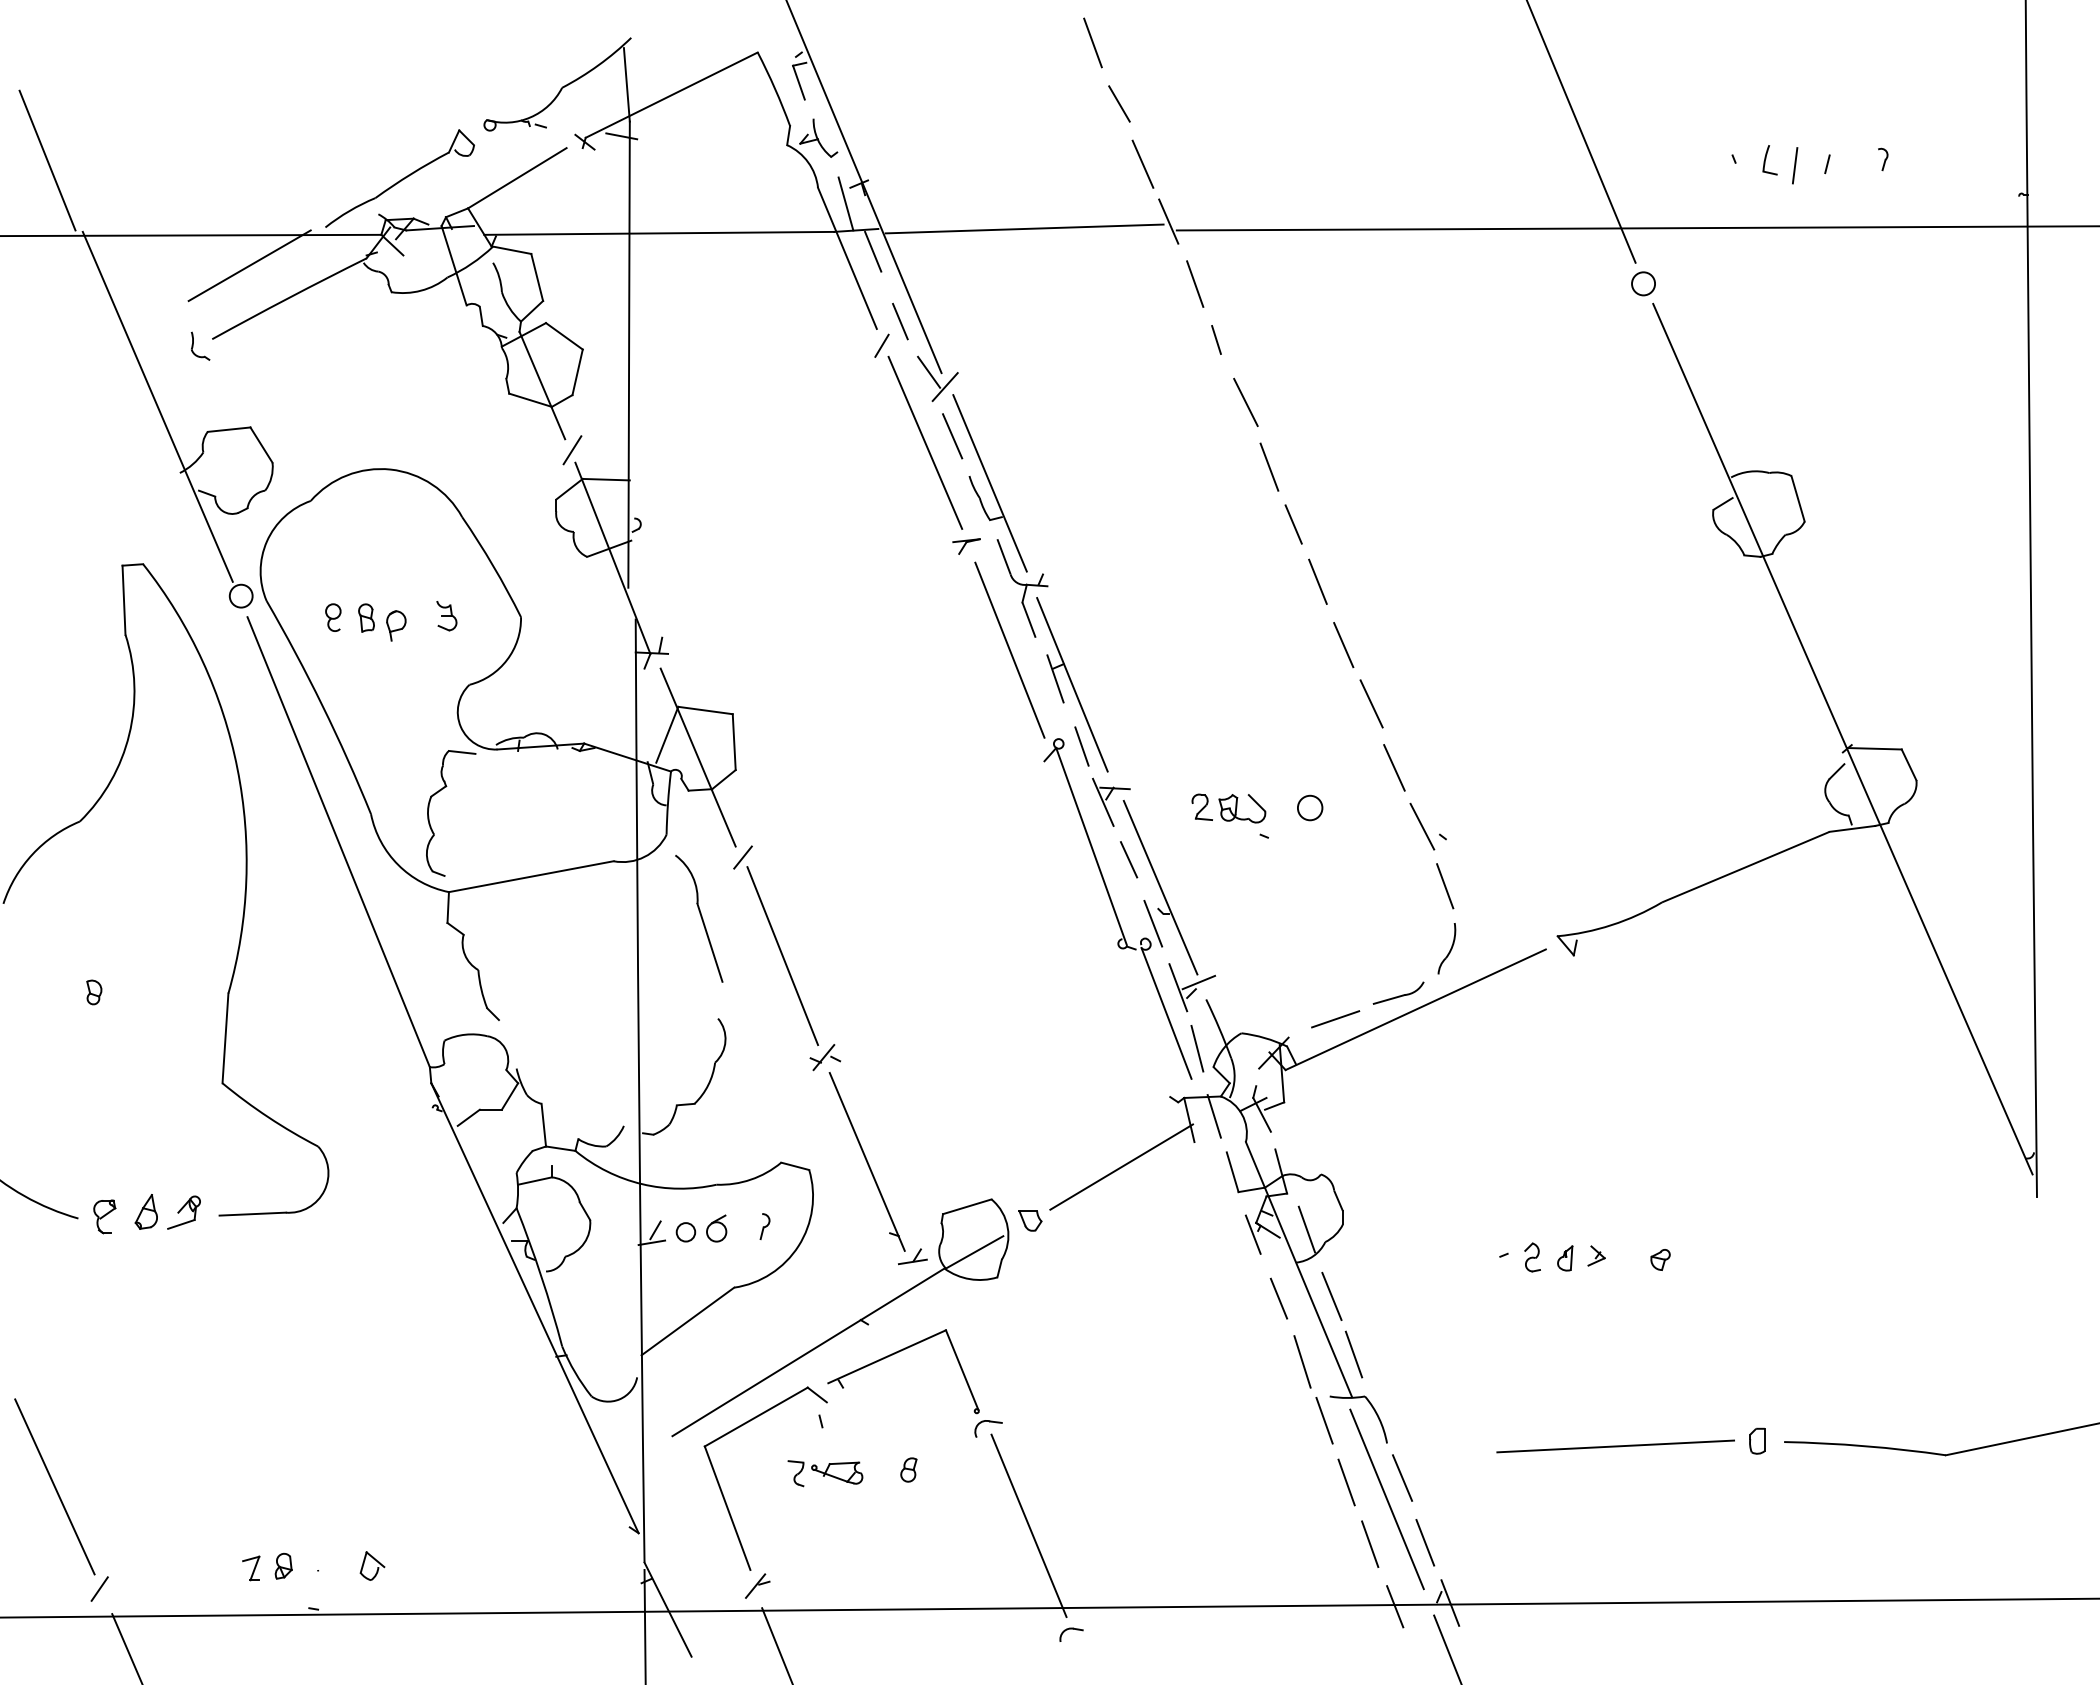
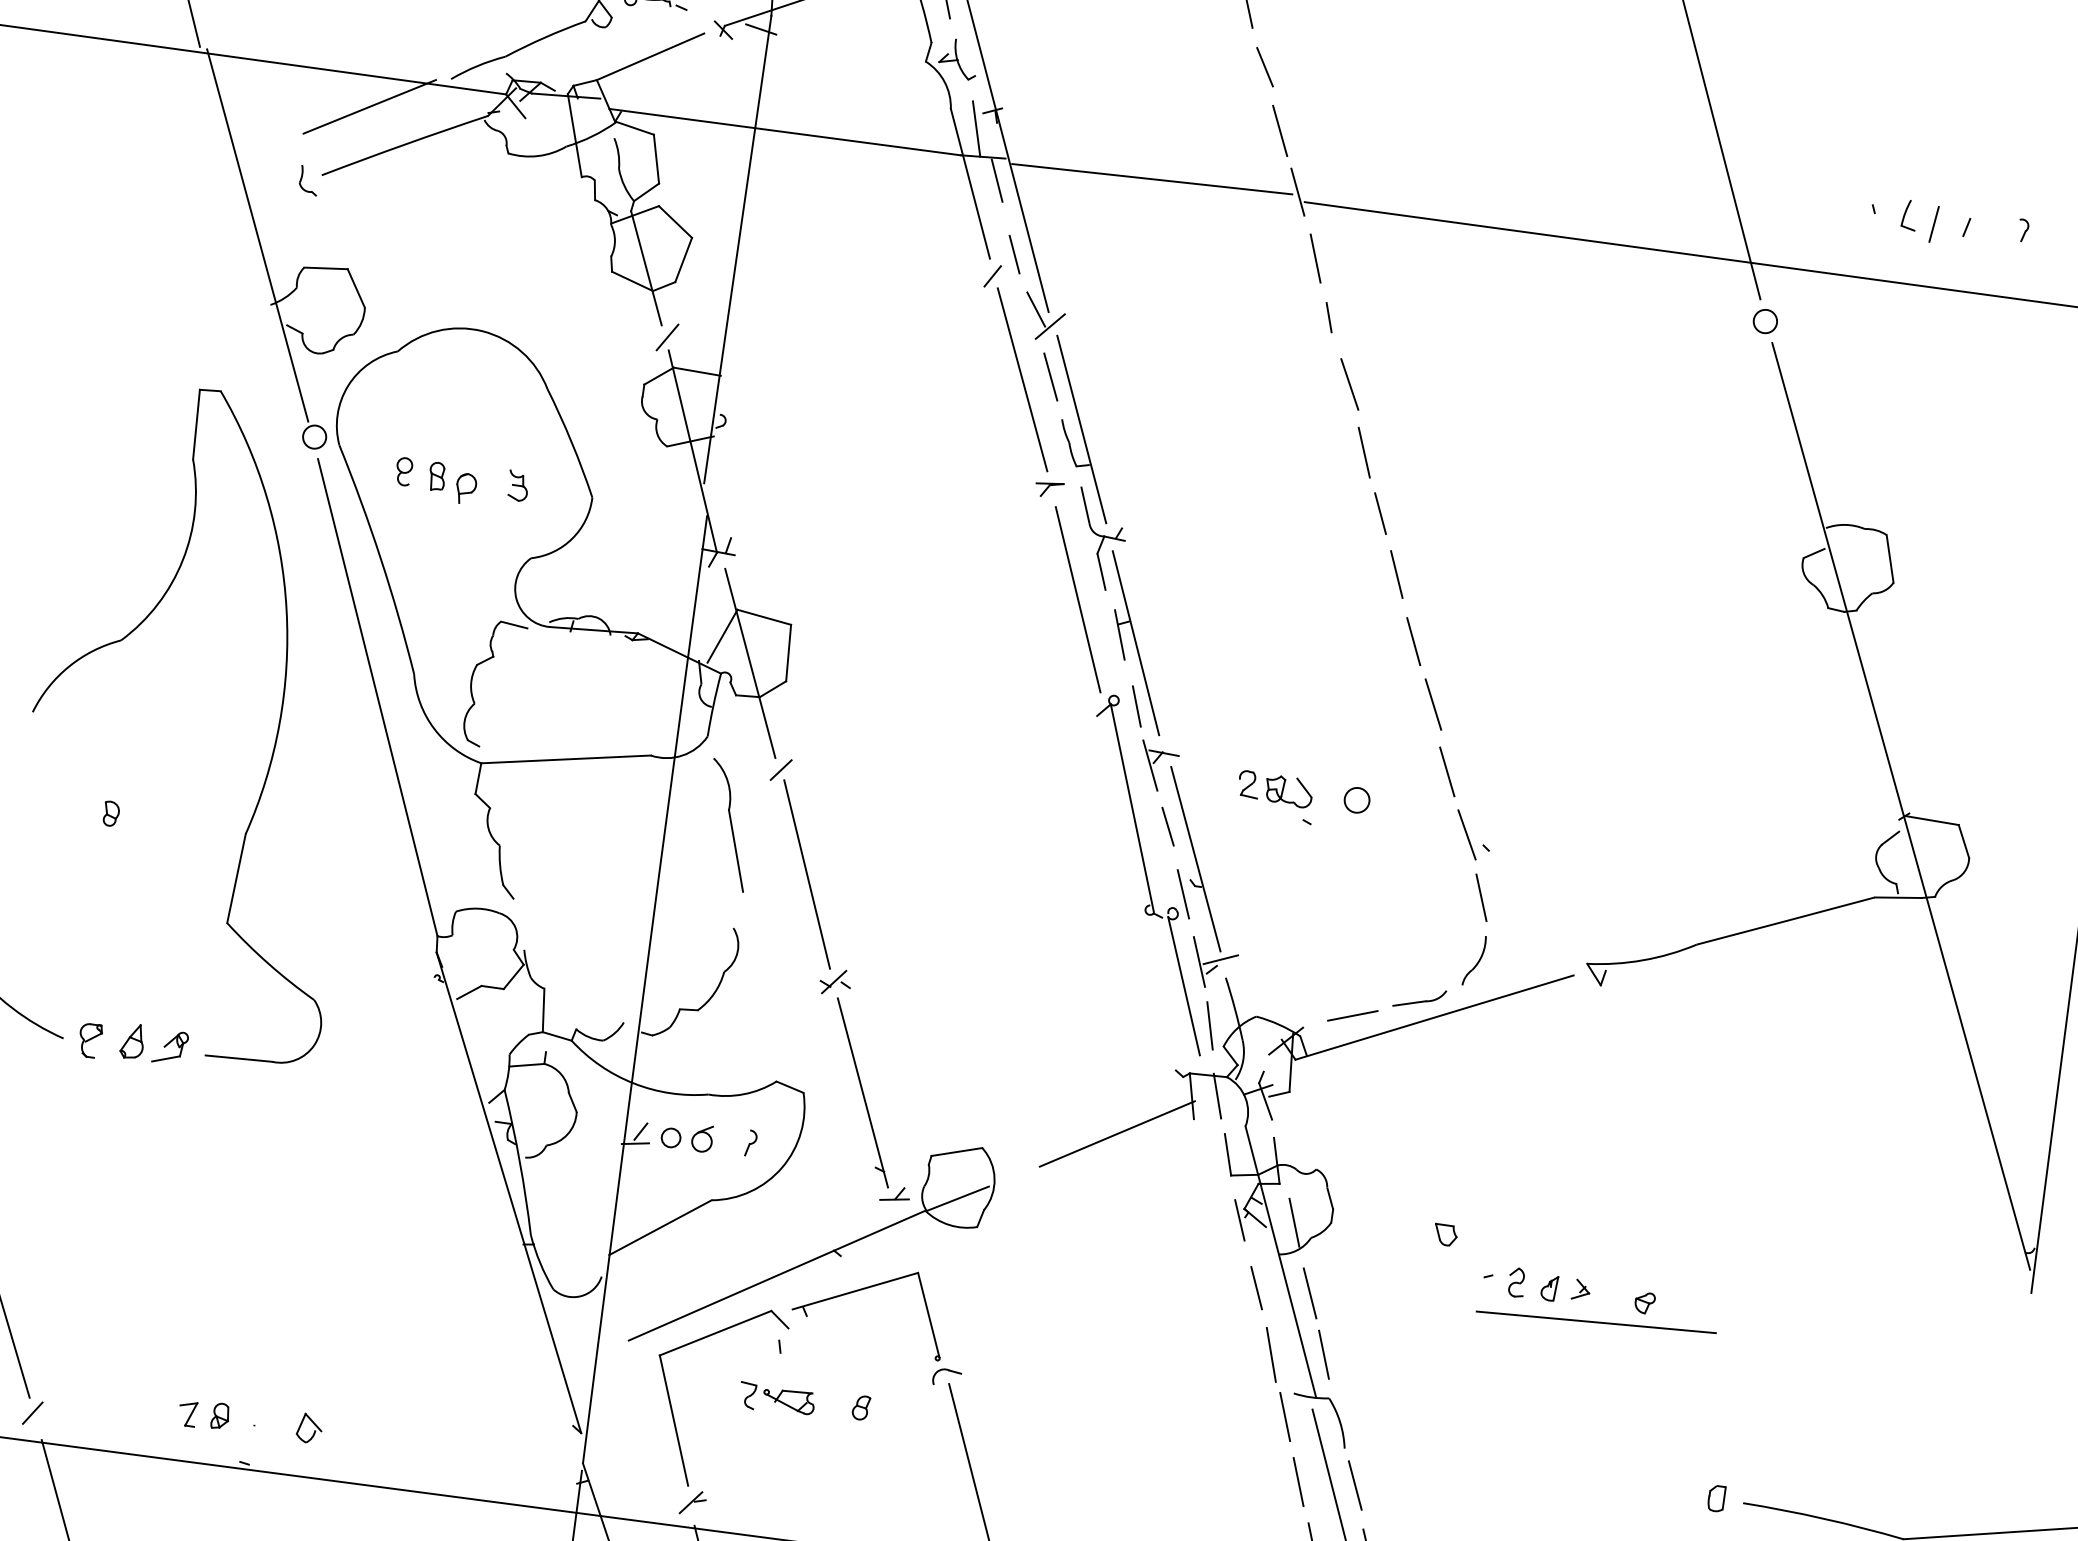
part: (1030, 1220) -> (1445, 1234), moved
line: (1615, 1446) -> (1596, 1322), moved

